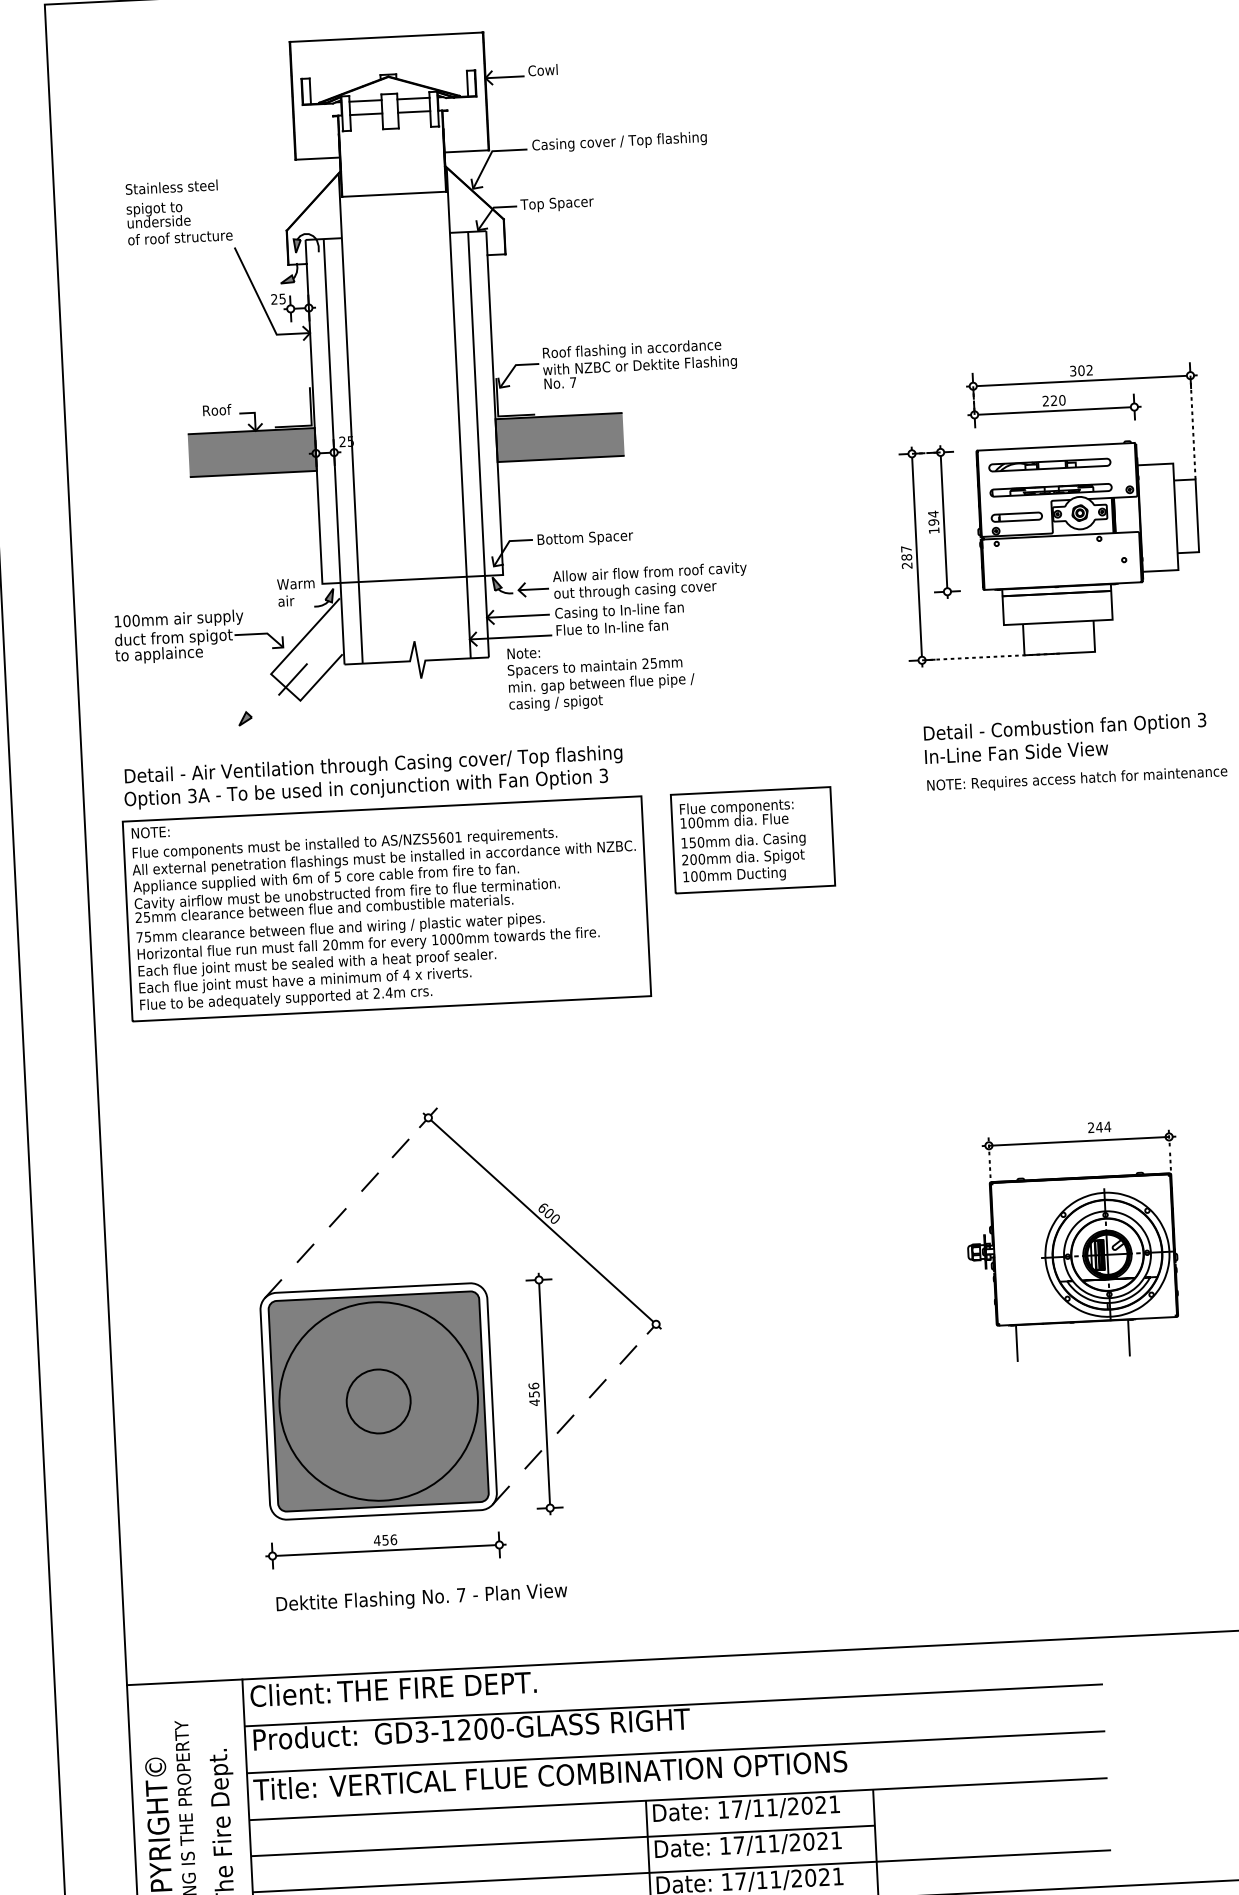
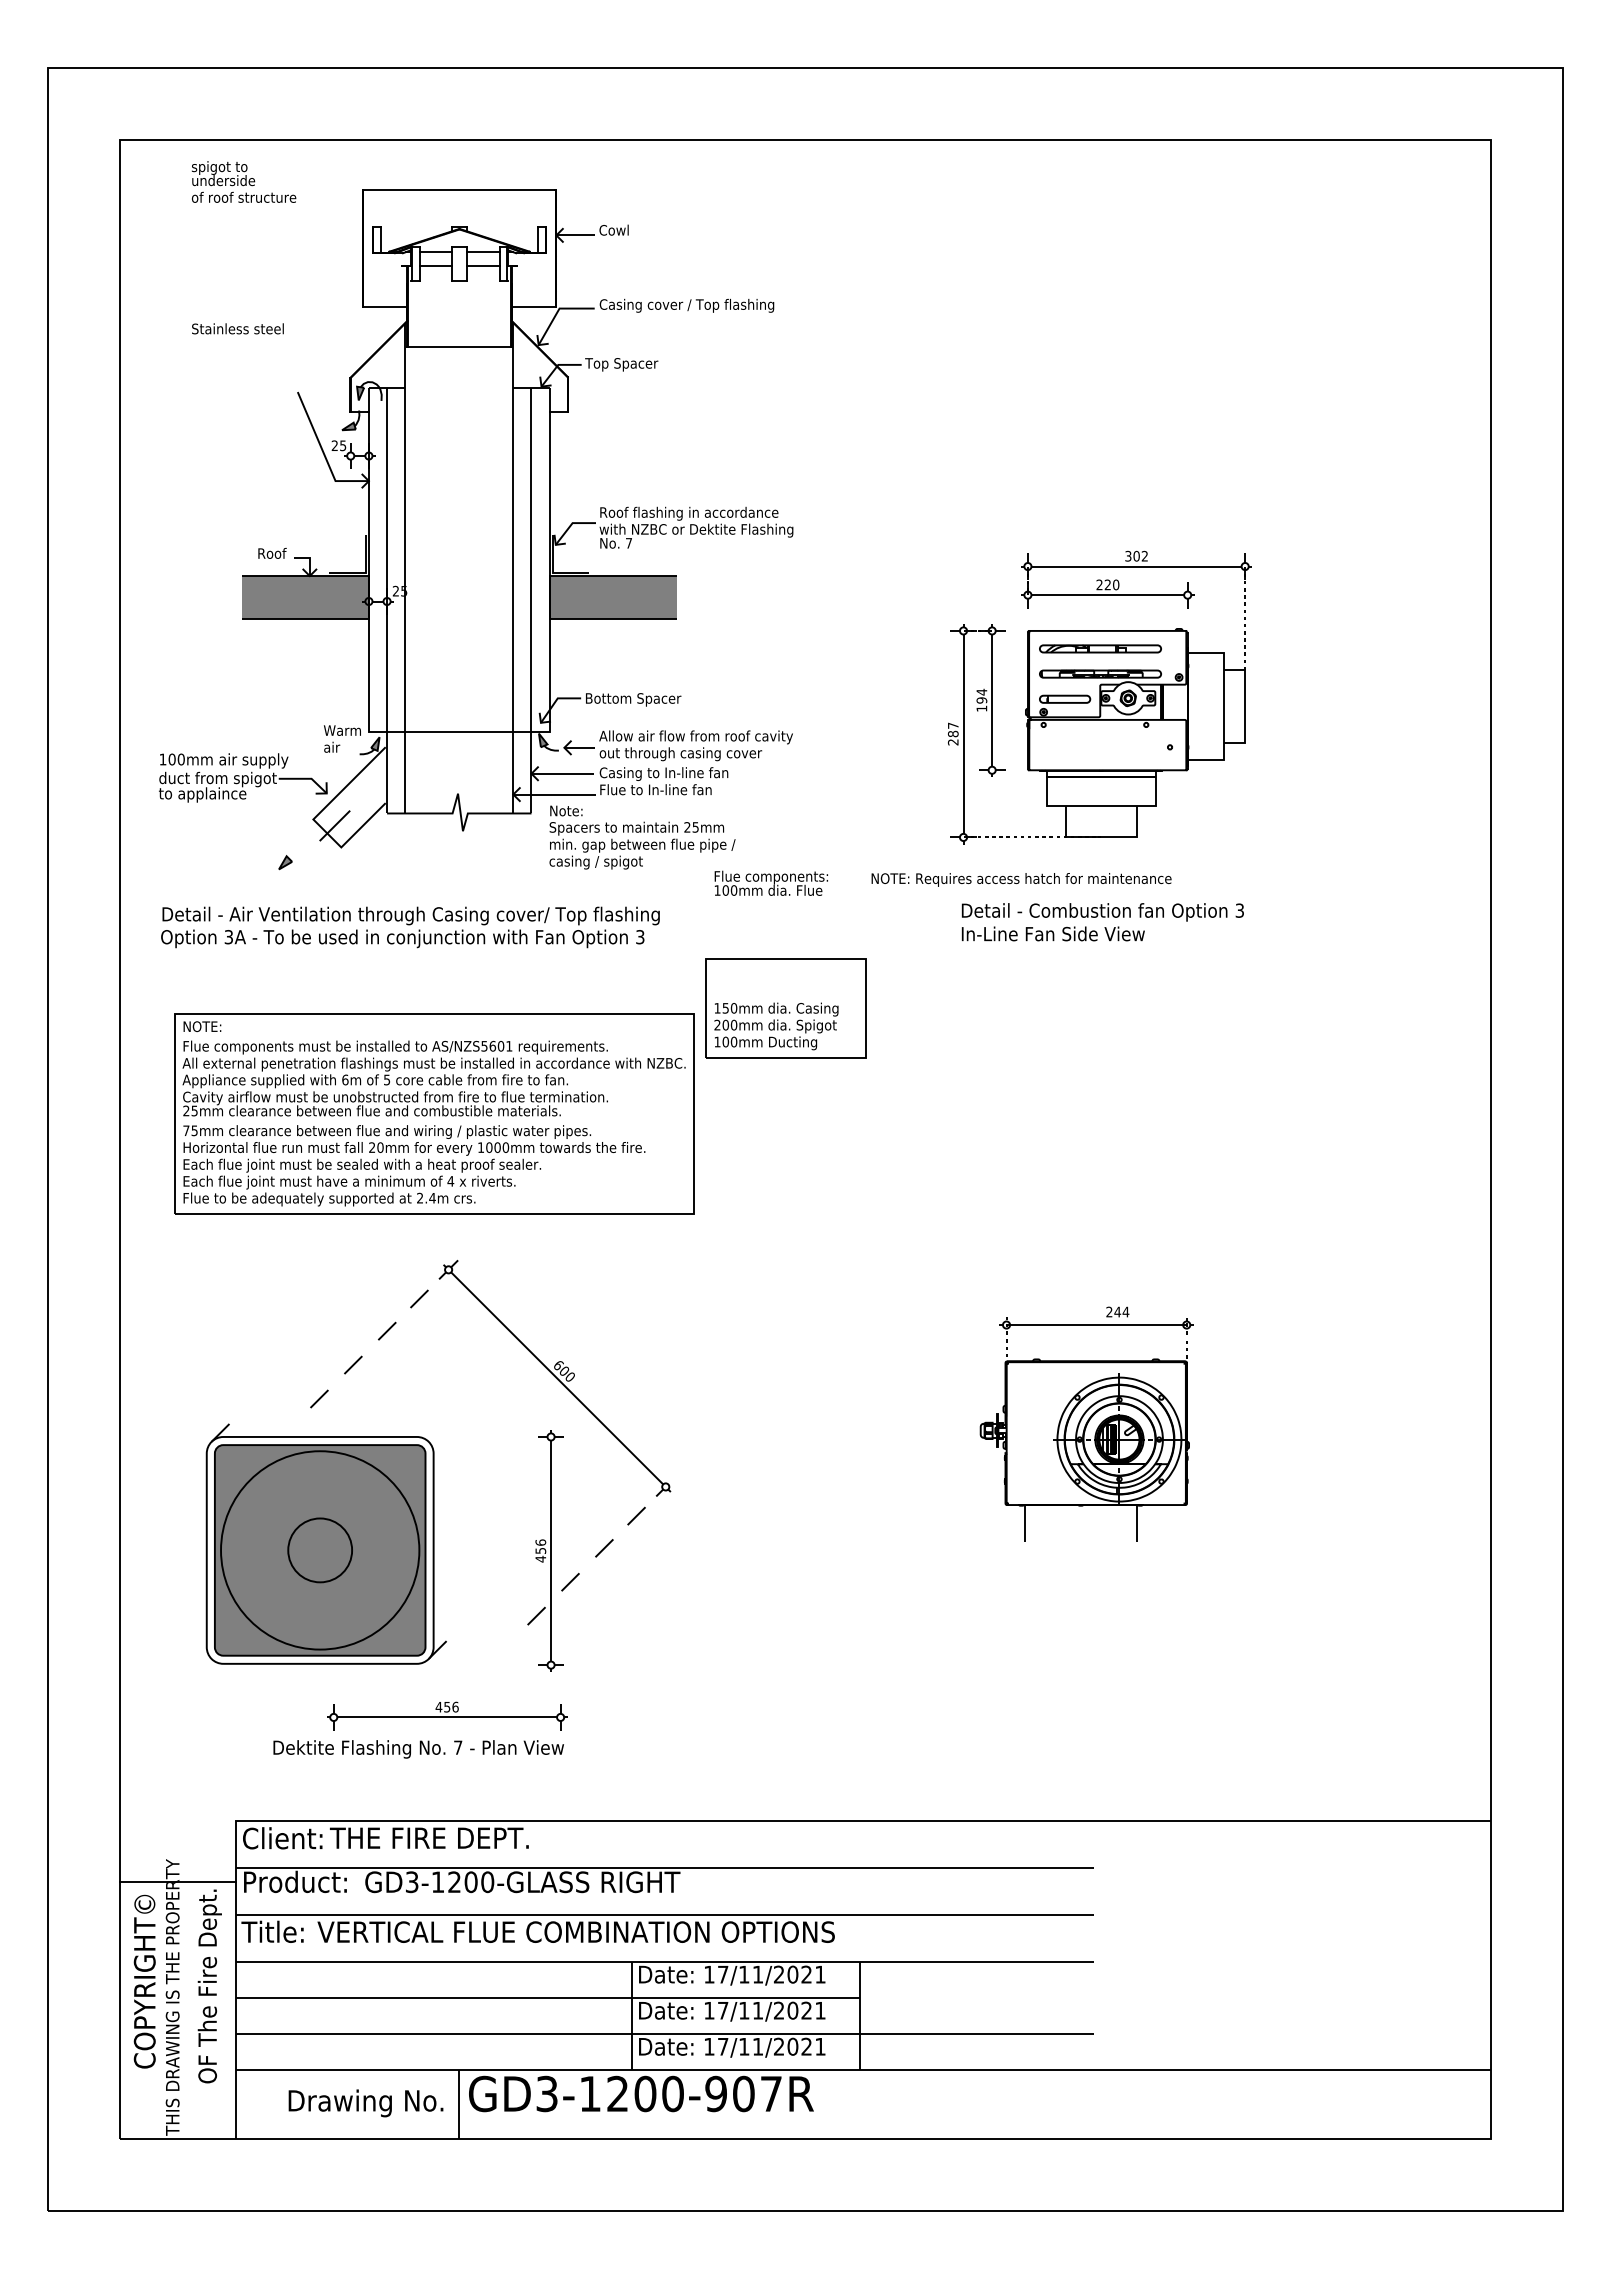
text: (179, 221) -> (244, 181), moved
text: (1077, 779) -> (1021, 879), moved
text: (736, 812) -> (770, 882), moved
part: (386, 908) -> (434, 1113), moved
part: (383, 1394) -> (325, 1543), moved
part: (386, 1548) -> (447, 1715), moved
line: (184, 1682) -> (177, 1882), moved

